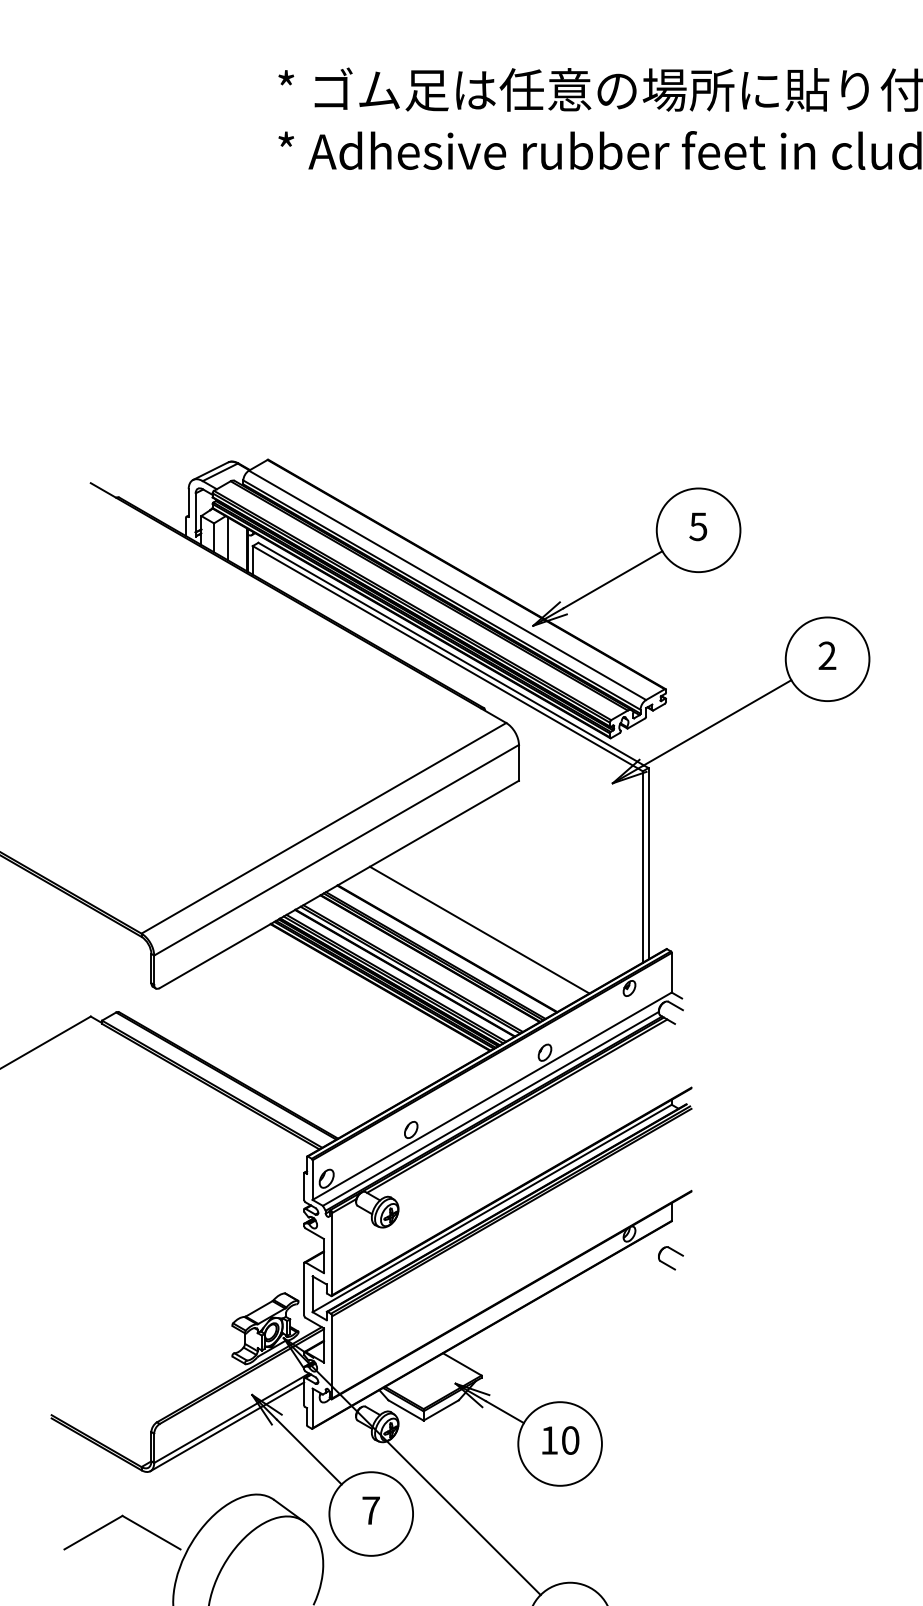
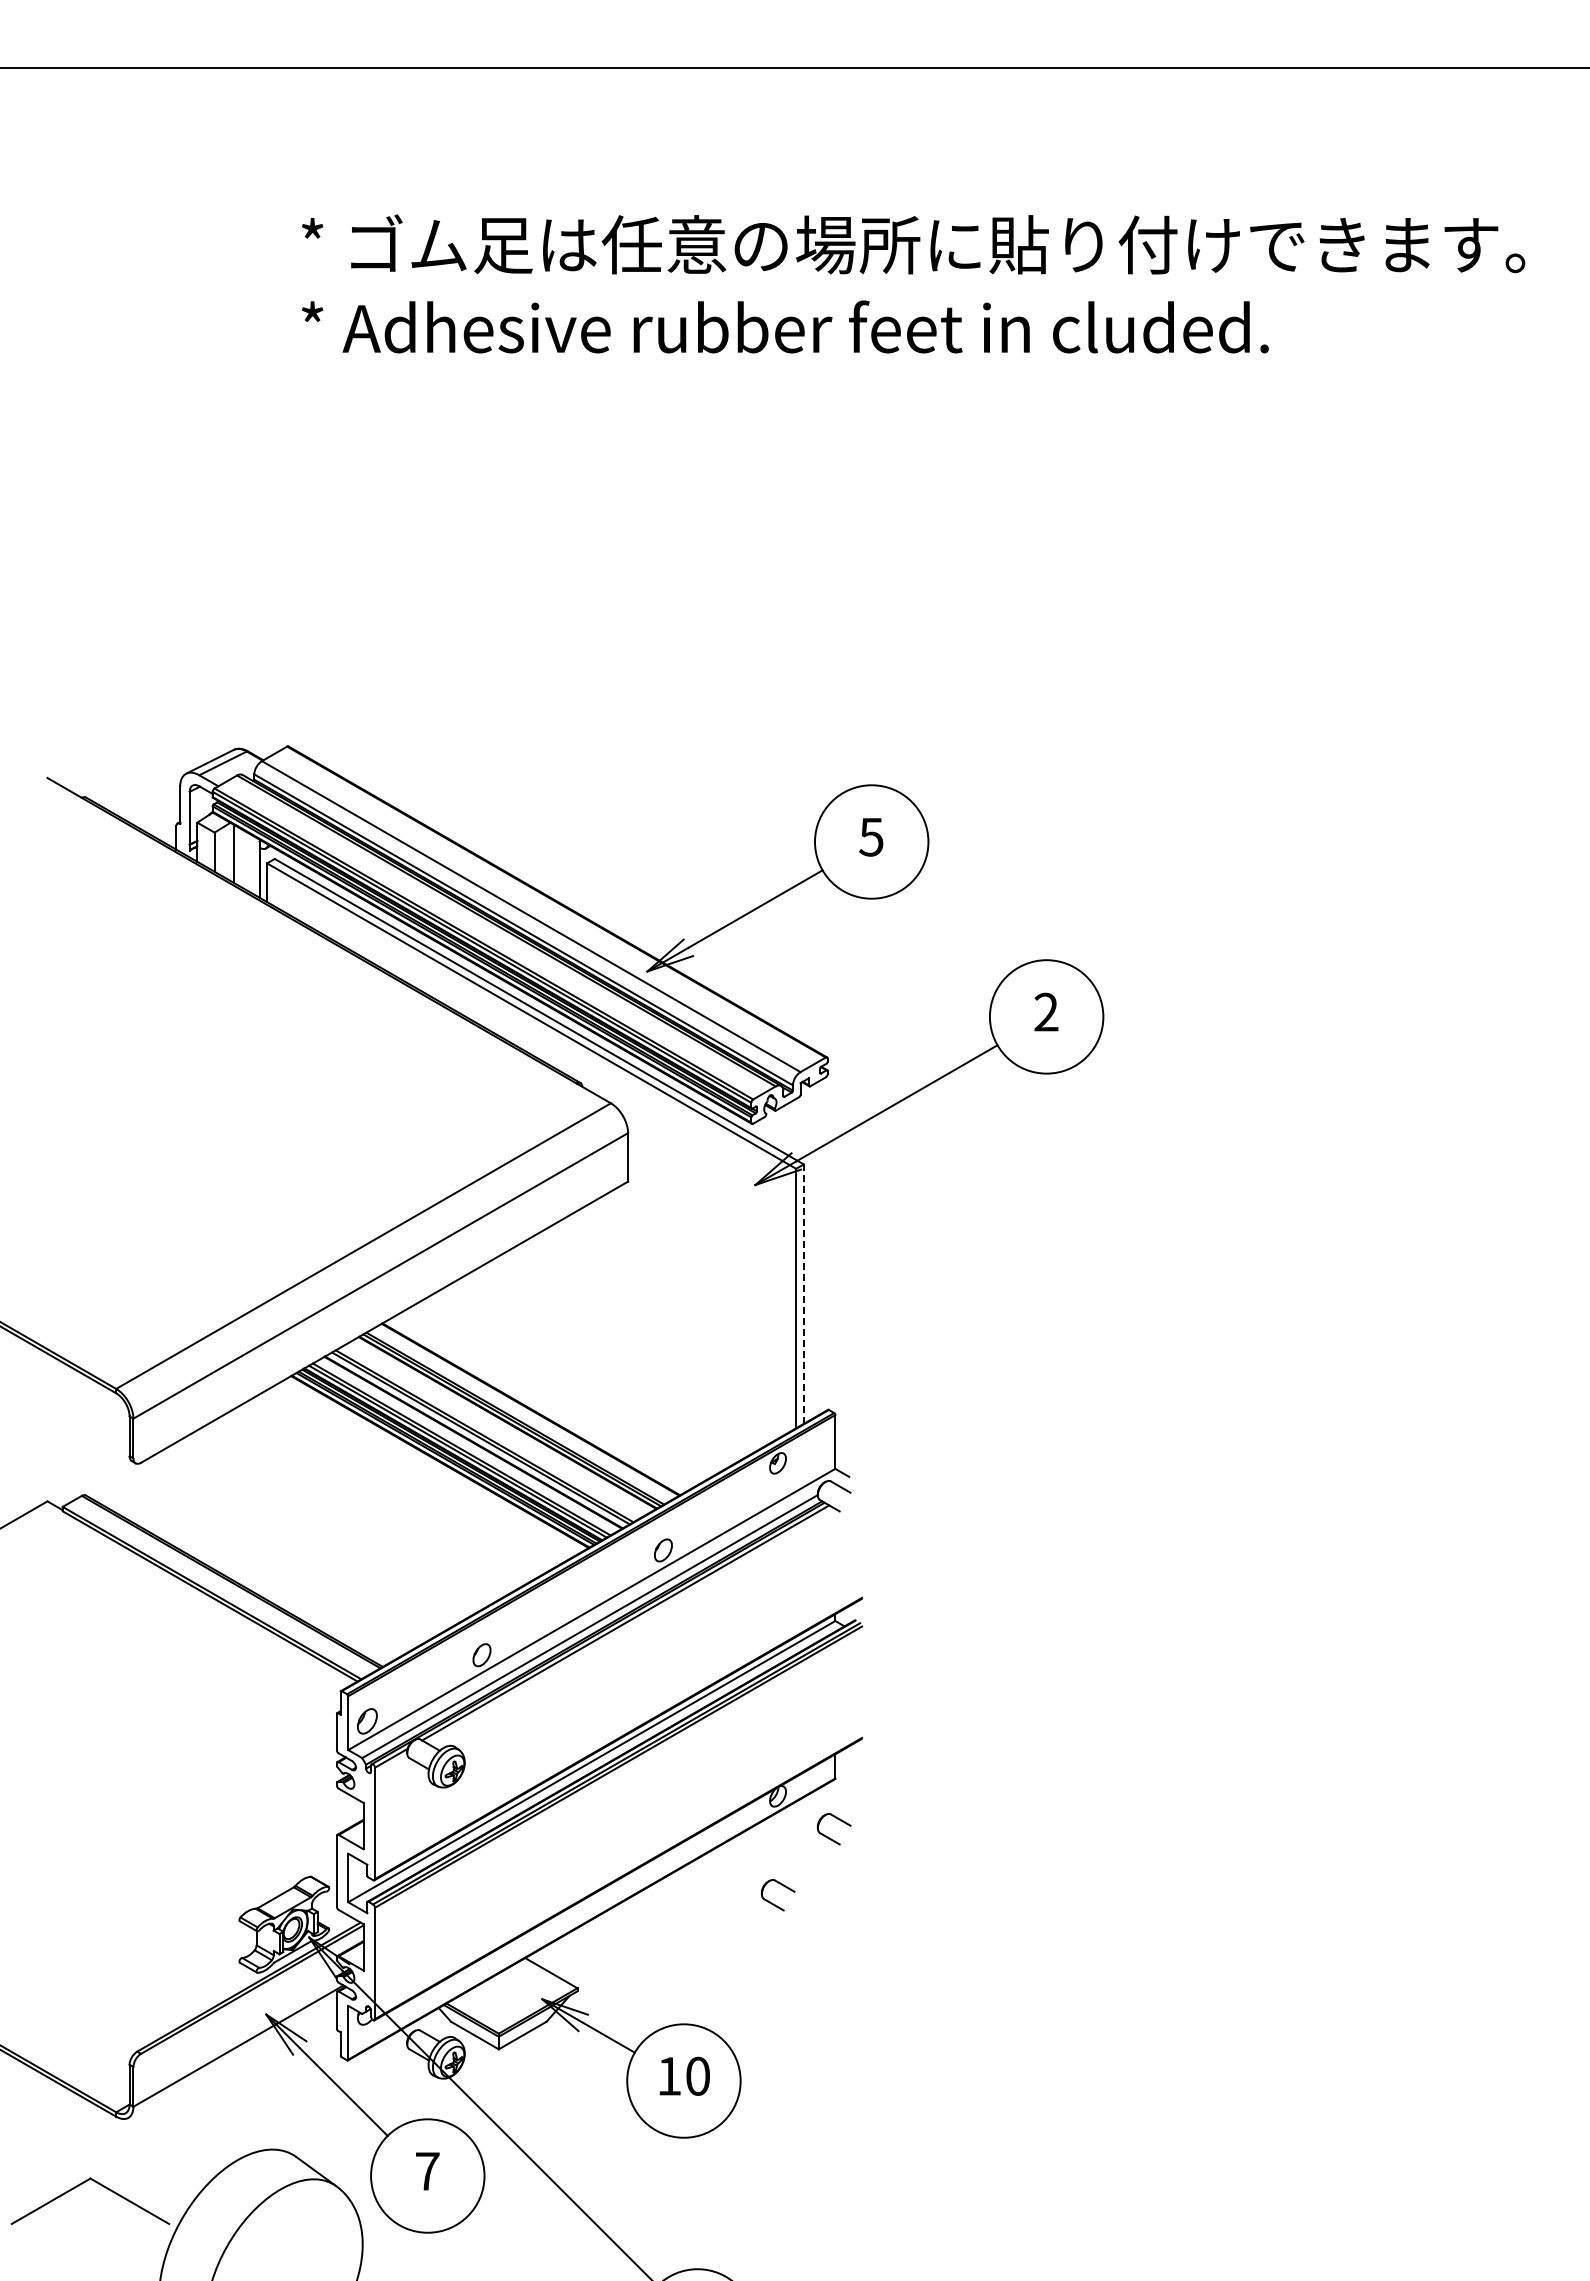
line: (648, 863) -> (803, 1294), solid -> dashed
line: (479, 930) -> (574, 1384), removed
part: (625, 1312) -> (772, 1902), added
line: (227, 1426) -> (232, 2057), removed

